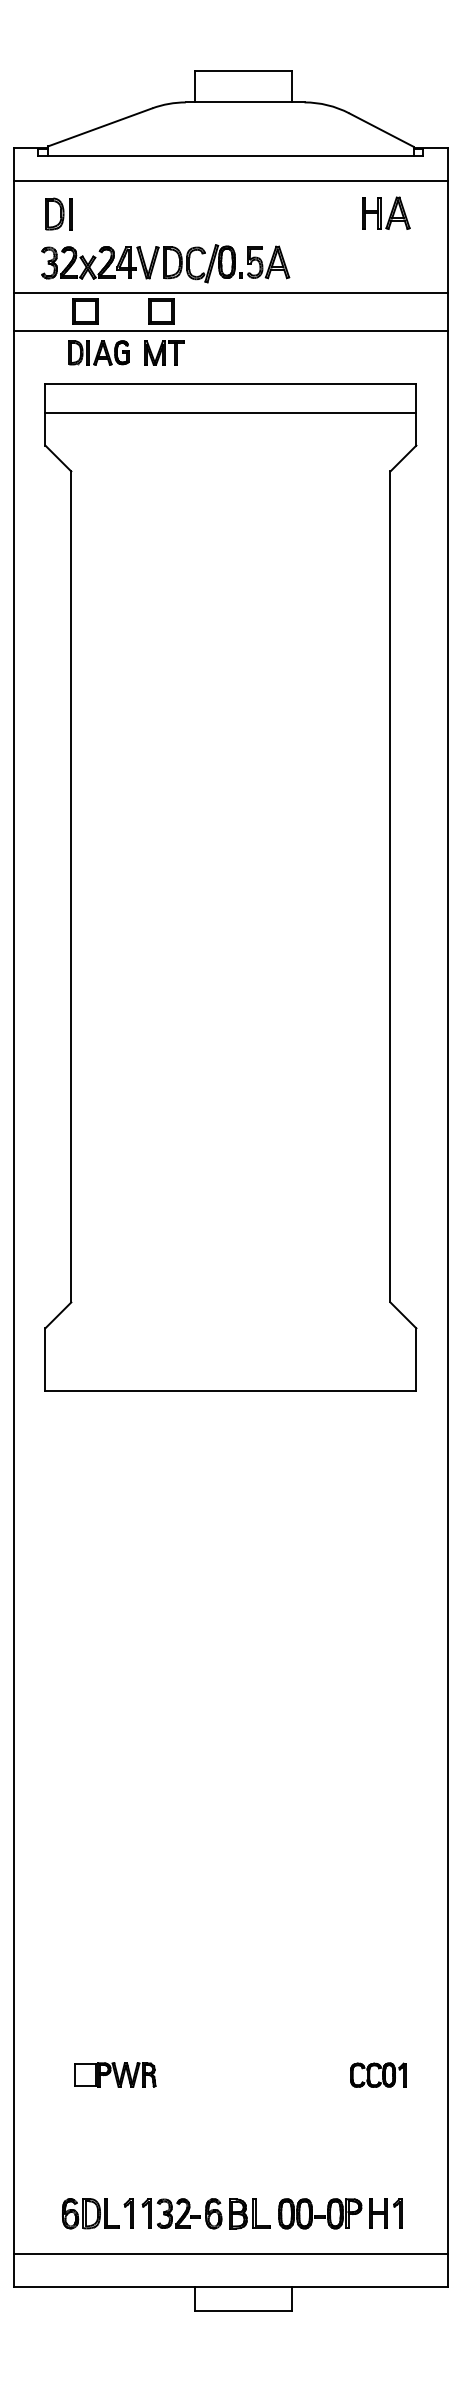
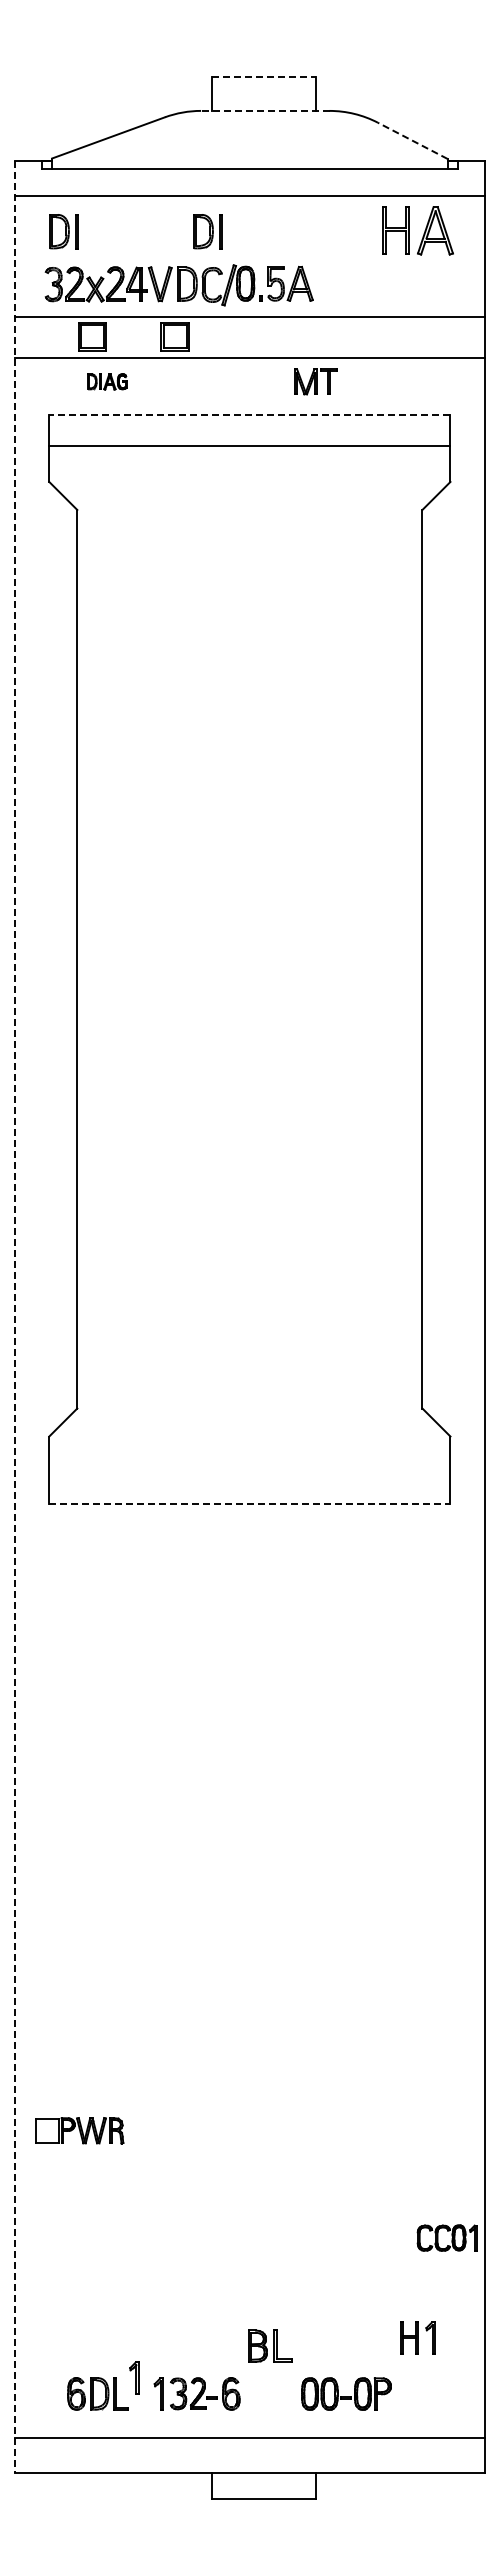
line: (243, 71) -> (263, 77), solid -> dashed
line: (244, 102) -> (264, 110), solid -> dashed
line: (381, 129) -> (412, 140), solid -> dashed
part: (191, 213) -> (207, 231), added
part: (386, 213) -> (418, 230), size x1.4
part: (99, 352) -> (107, 381), size x0.6
part: (163, 352) -> (315, 381), moved
line: (230, 383) -> (249, 414), solid -> dashed
line: (14, 1218) -> (15, 1317), solid -> dashed
line: (230, 1390) -> (249, 1503), solid -> dashed
part: (114, 2074) -> (79, 2130), moved
part: (377, 2074) -> (446, 2237), moved
part: (128, 2213) -> (134, 2377), moved
part: (249, 2213) -> (270, 2345), moved
part: (385, 2213) -> (417, 2337), moved

